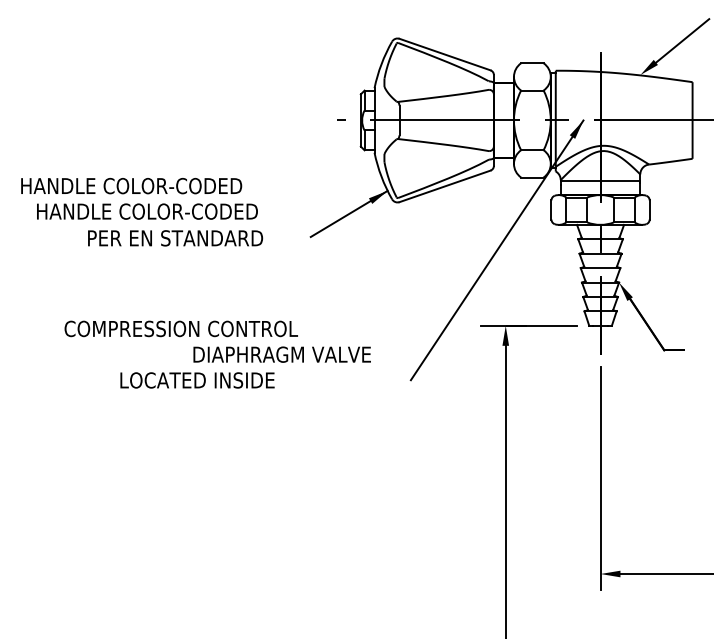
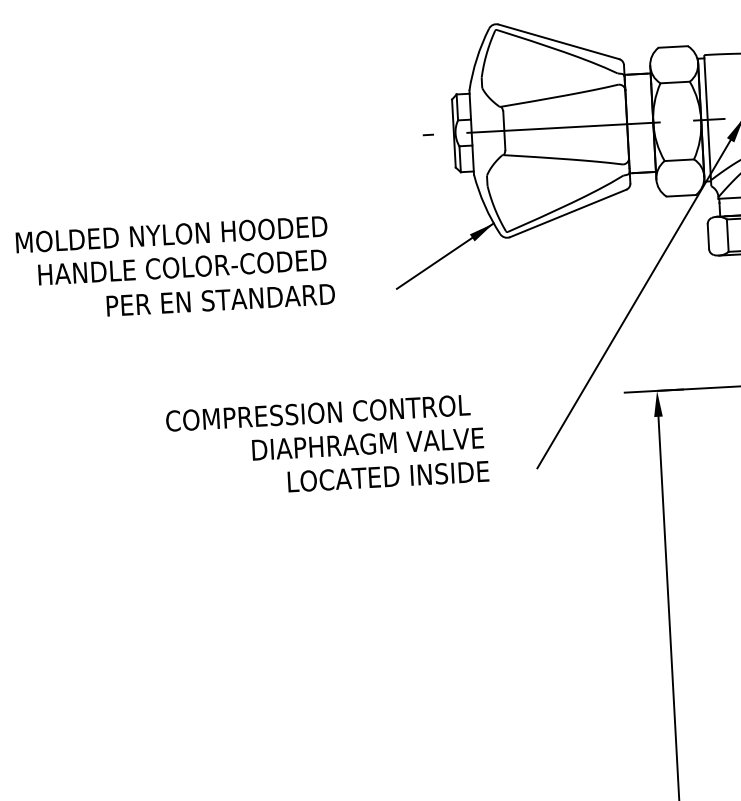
text: (141, 185) -> (172, 233), HANDLE COLOR-CODED -> MOLDED NYLON HOODED
text: (180, 328) -> (317, 412), moved
text: (197, 380) -> (388, 476), moved

